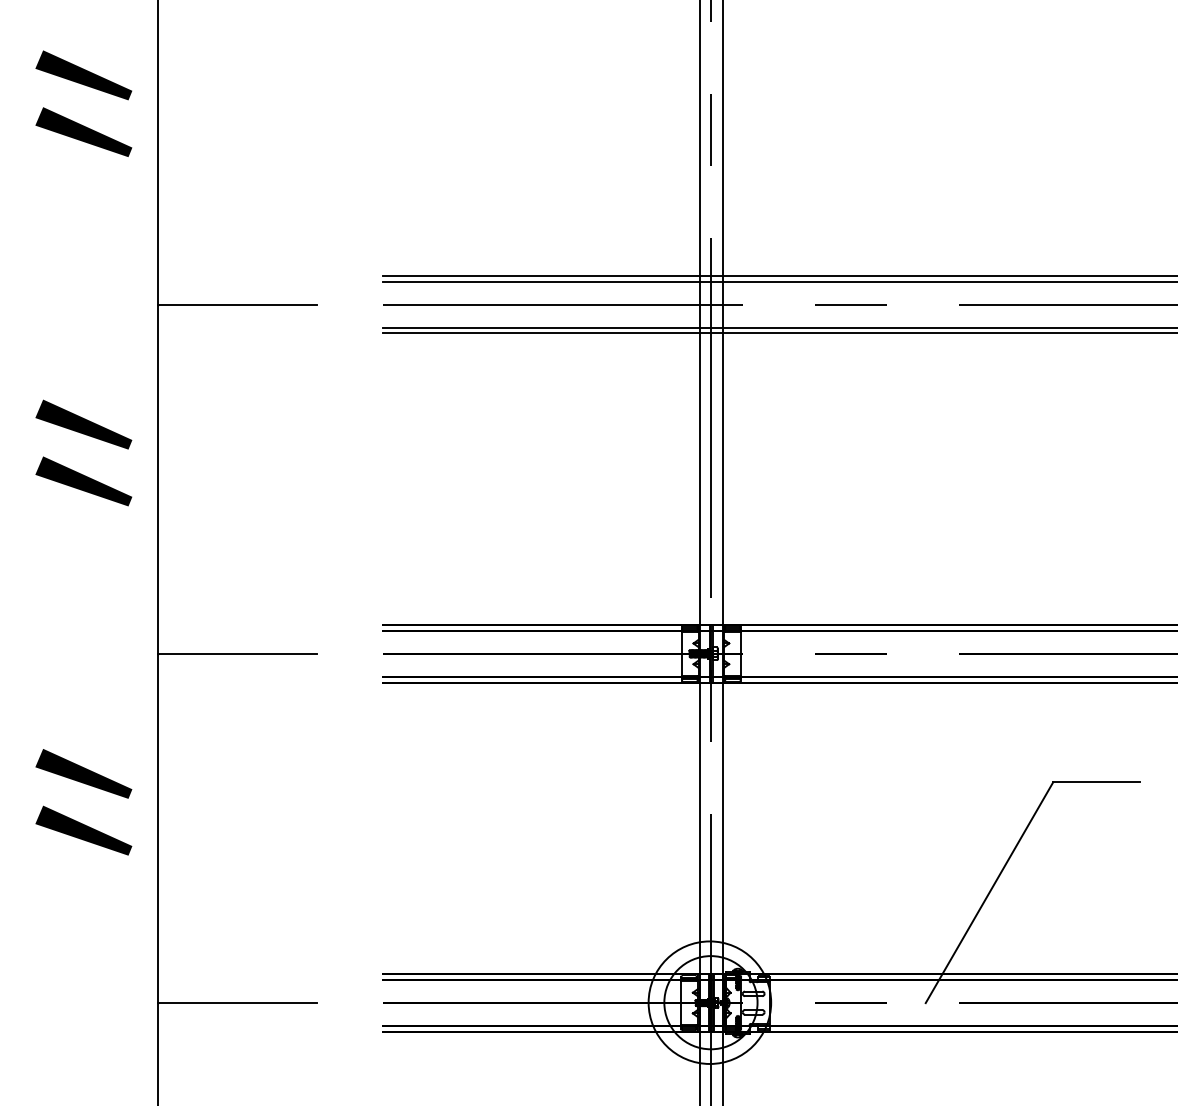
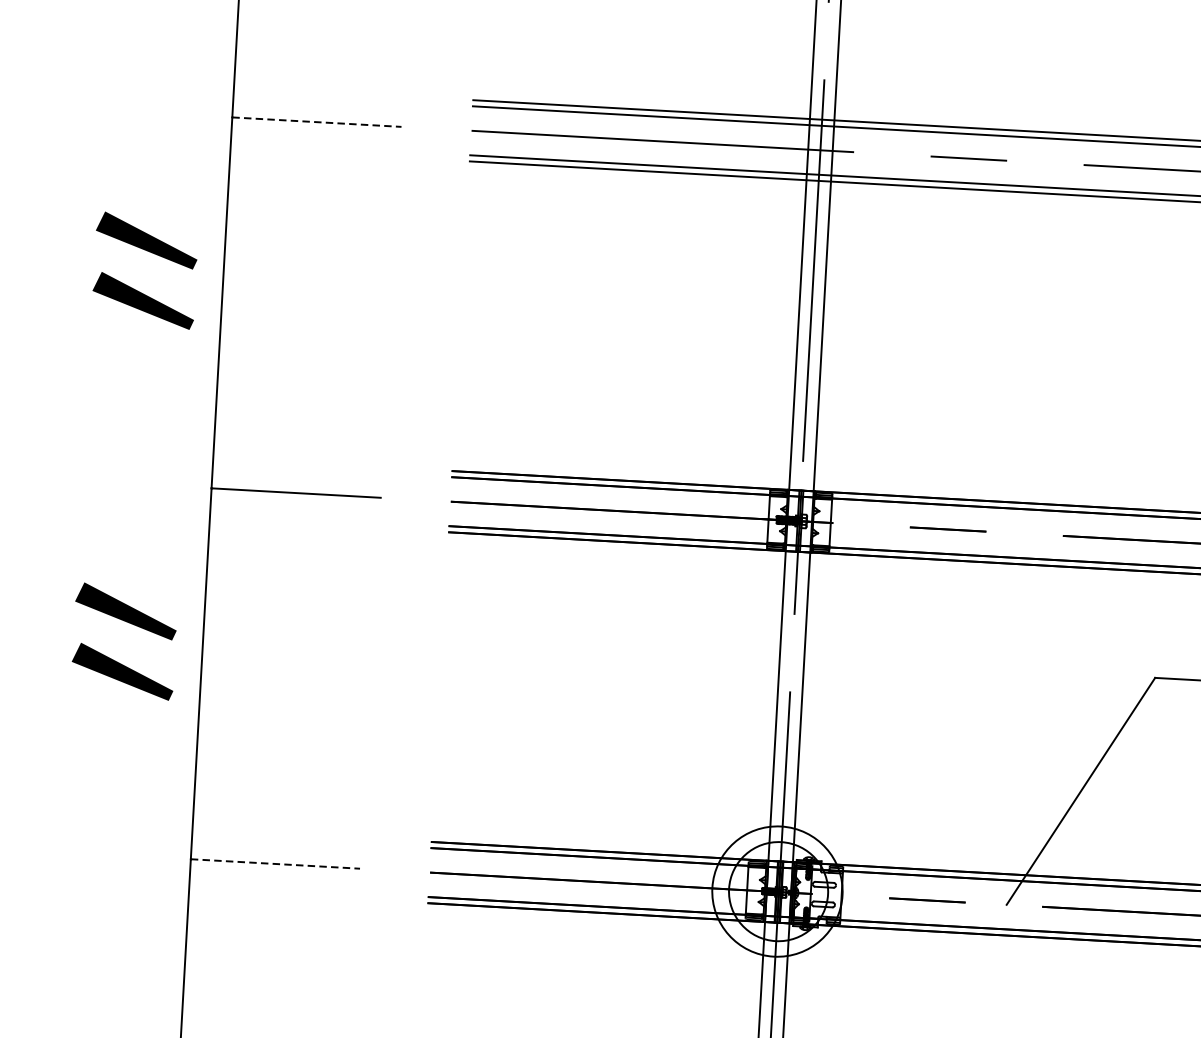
line: (237, 304) -> (317, 122), solid -> dashed
line: (237, 1003) -> (275, 864), solid -> dashed

